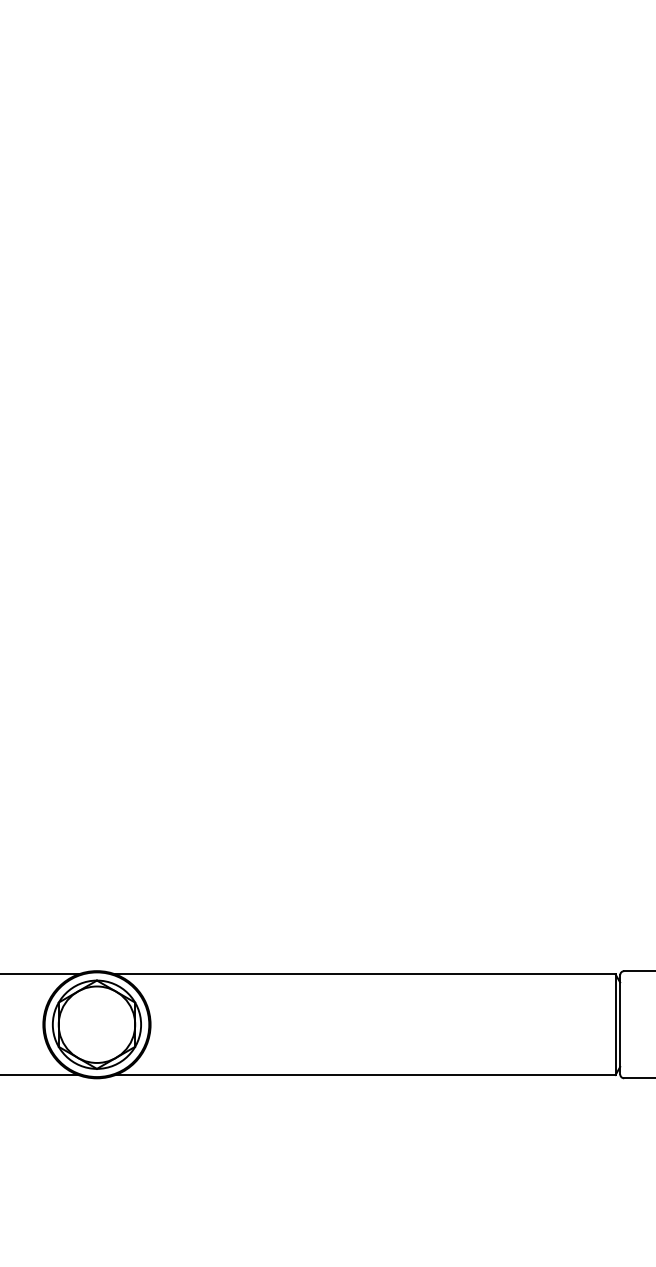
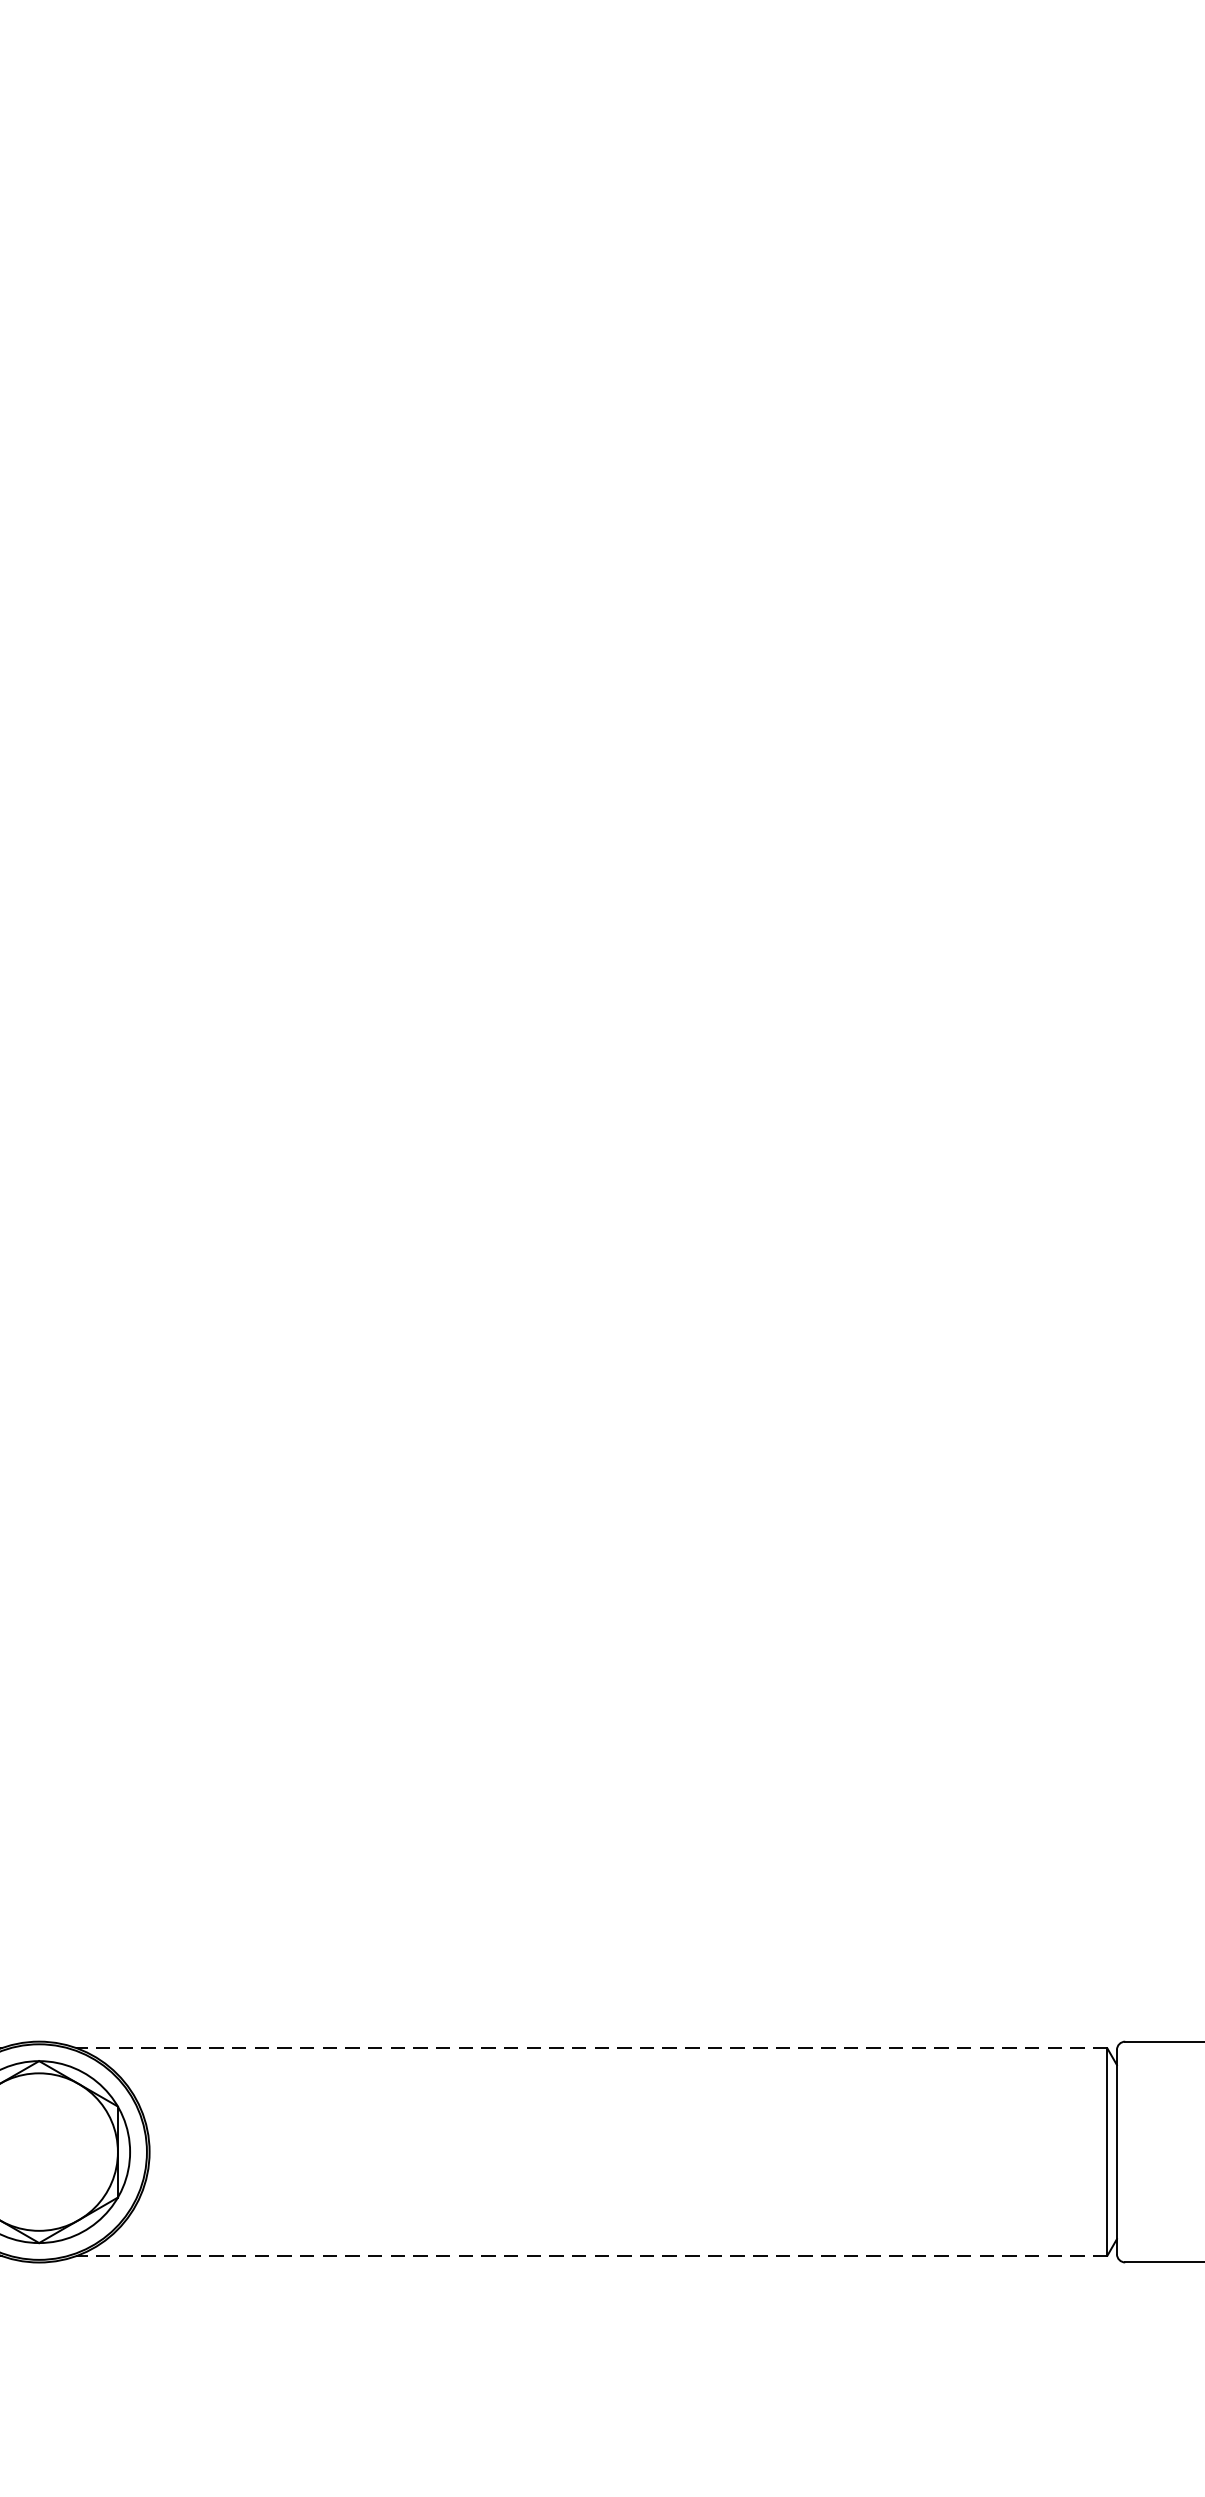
line: (364, 974) -> (590, 2048), solid -> dashed
line: (364, 1075) -> (590, 2256), solid -> dashed

